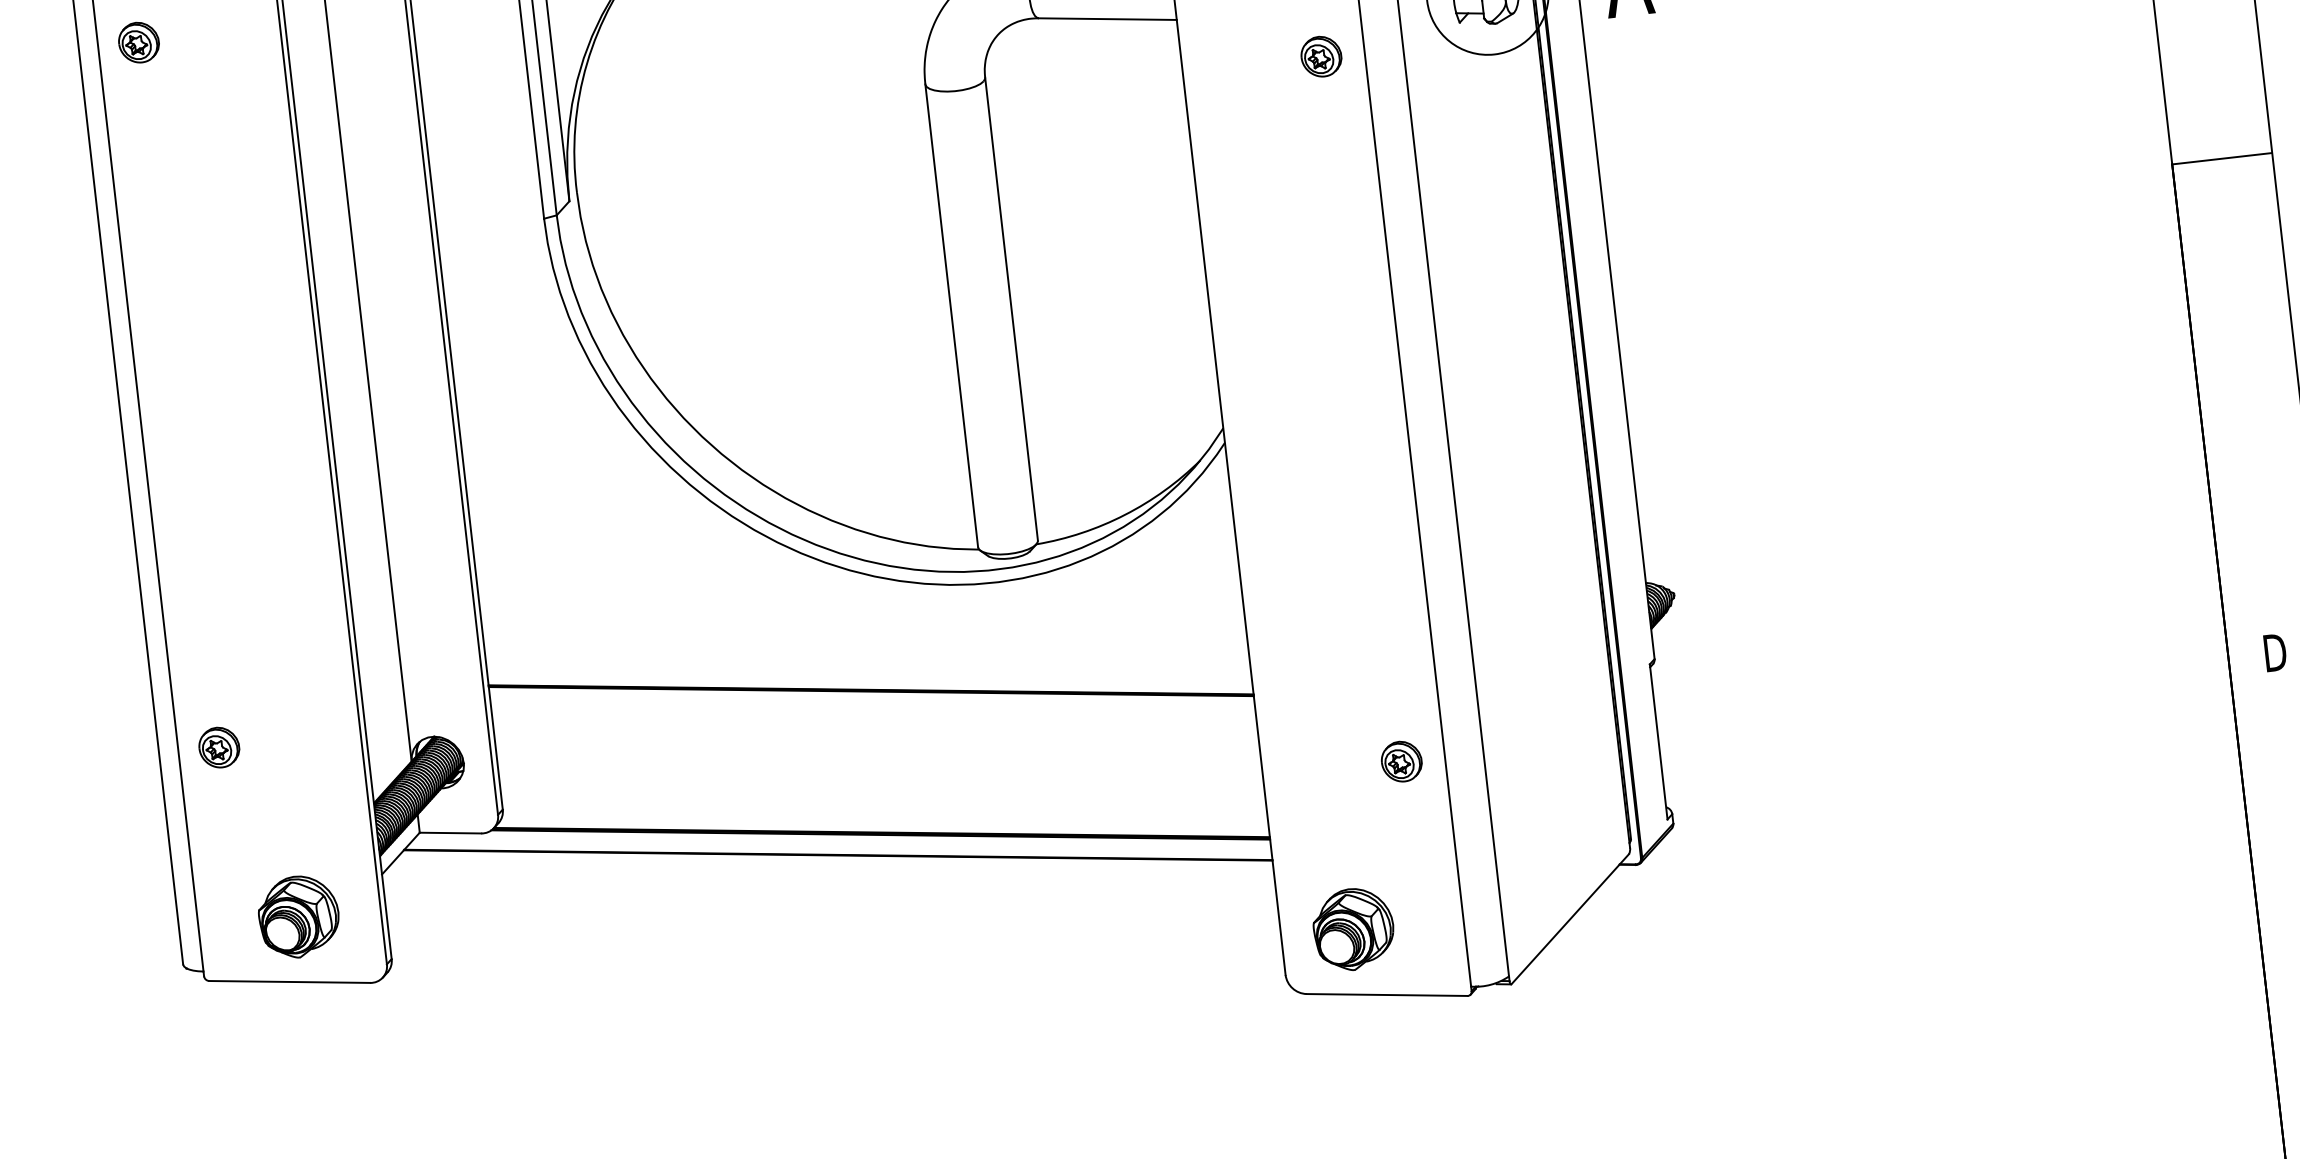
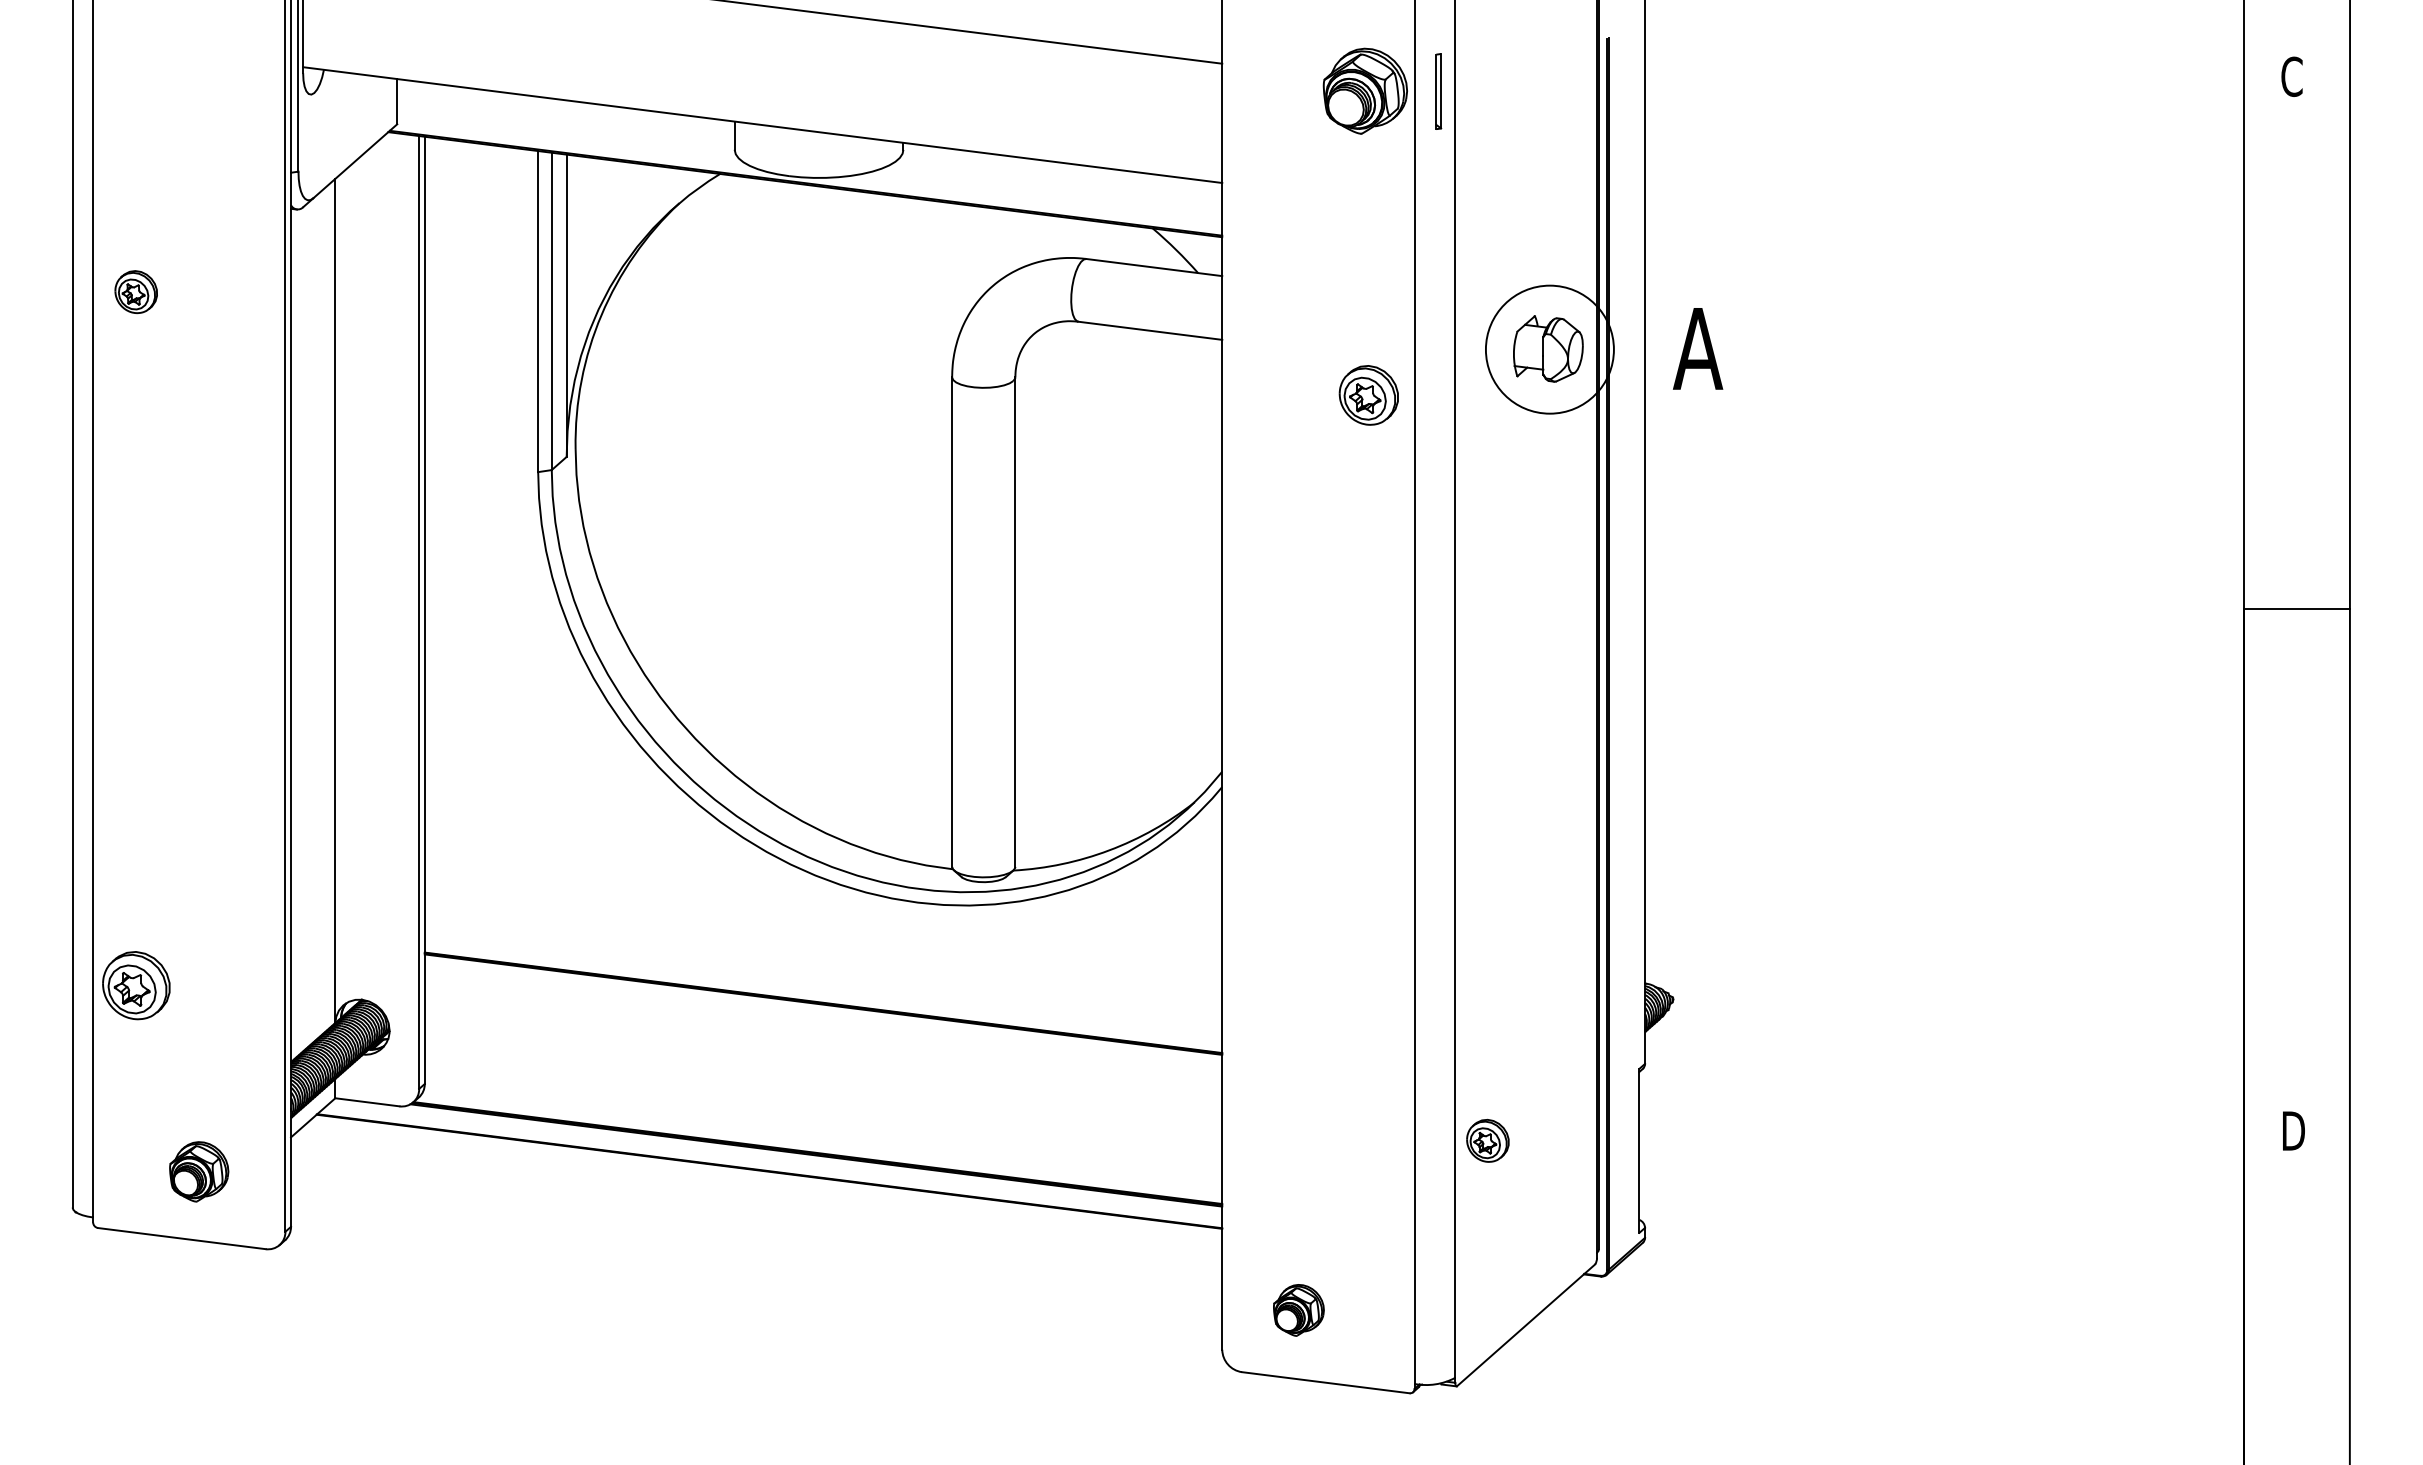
part: (138, 43) -> (135, 292), moved
part: (1321, 56) -> (1368, 395), size x1.4
part: (218, 747) -> (135, 985), size x1.6
part: (1401, 761) -> (1487, 1140), moved
part: (298, 916) -> (198, 1171), size x0.7
part: (1353, 929) -> (1298, 1310), size x0.6

